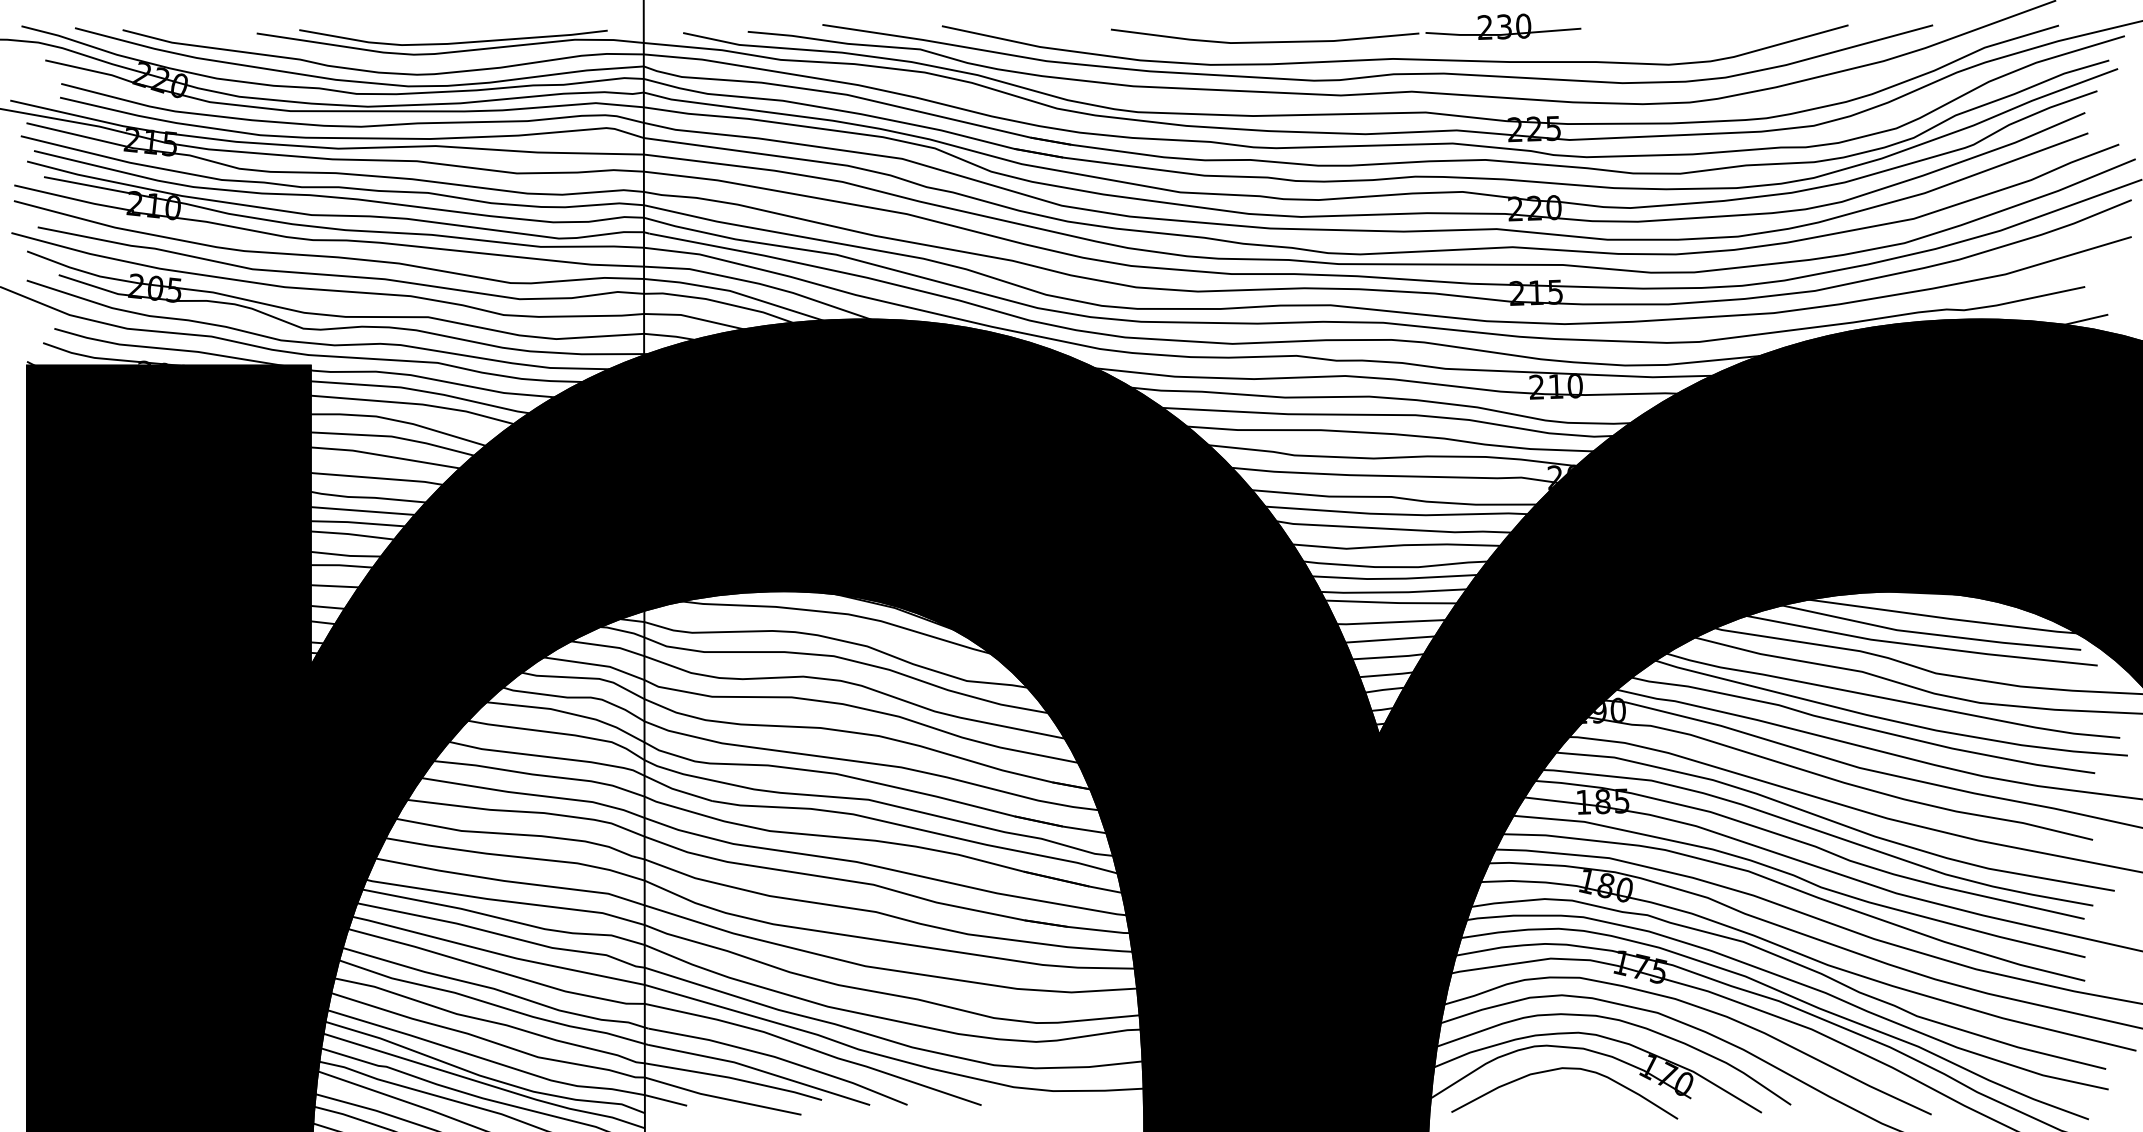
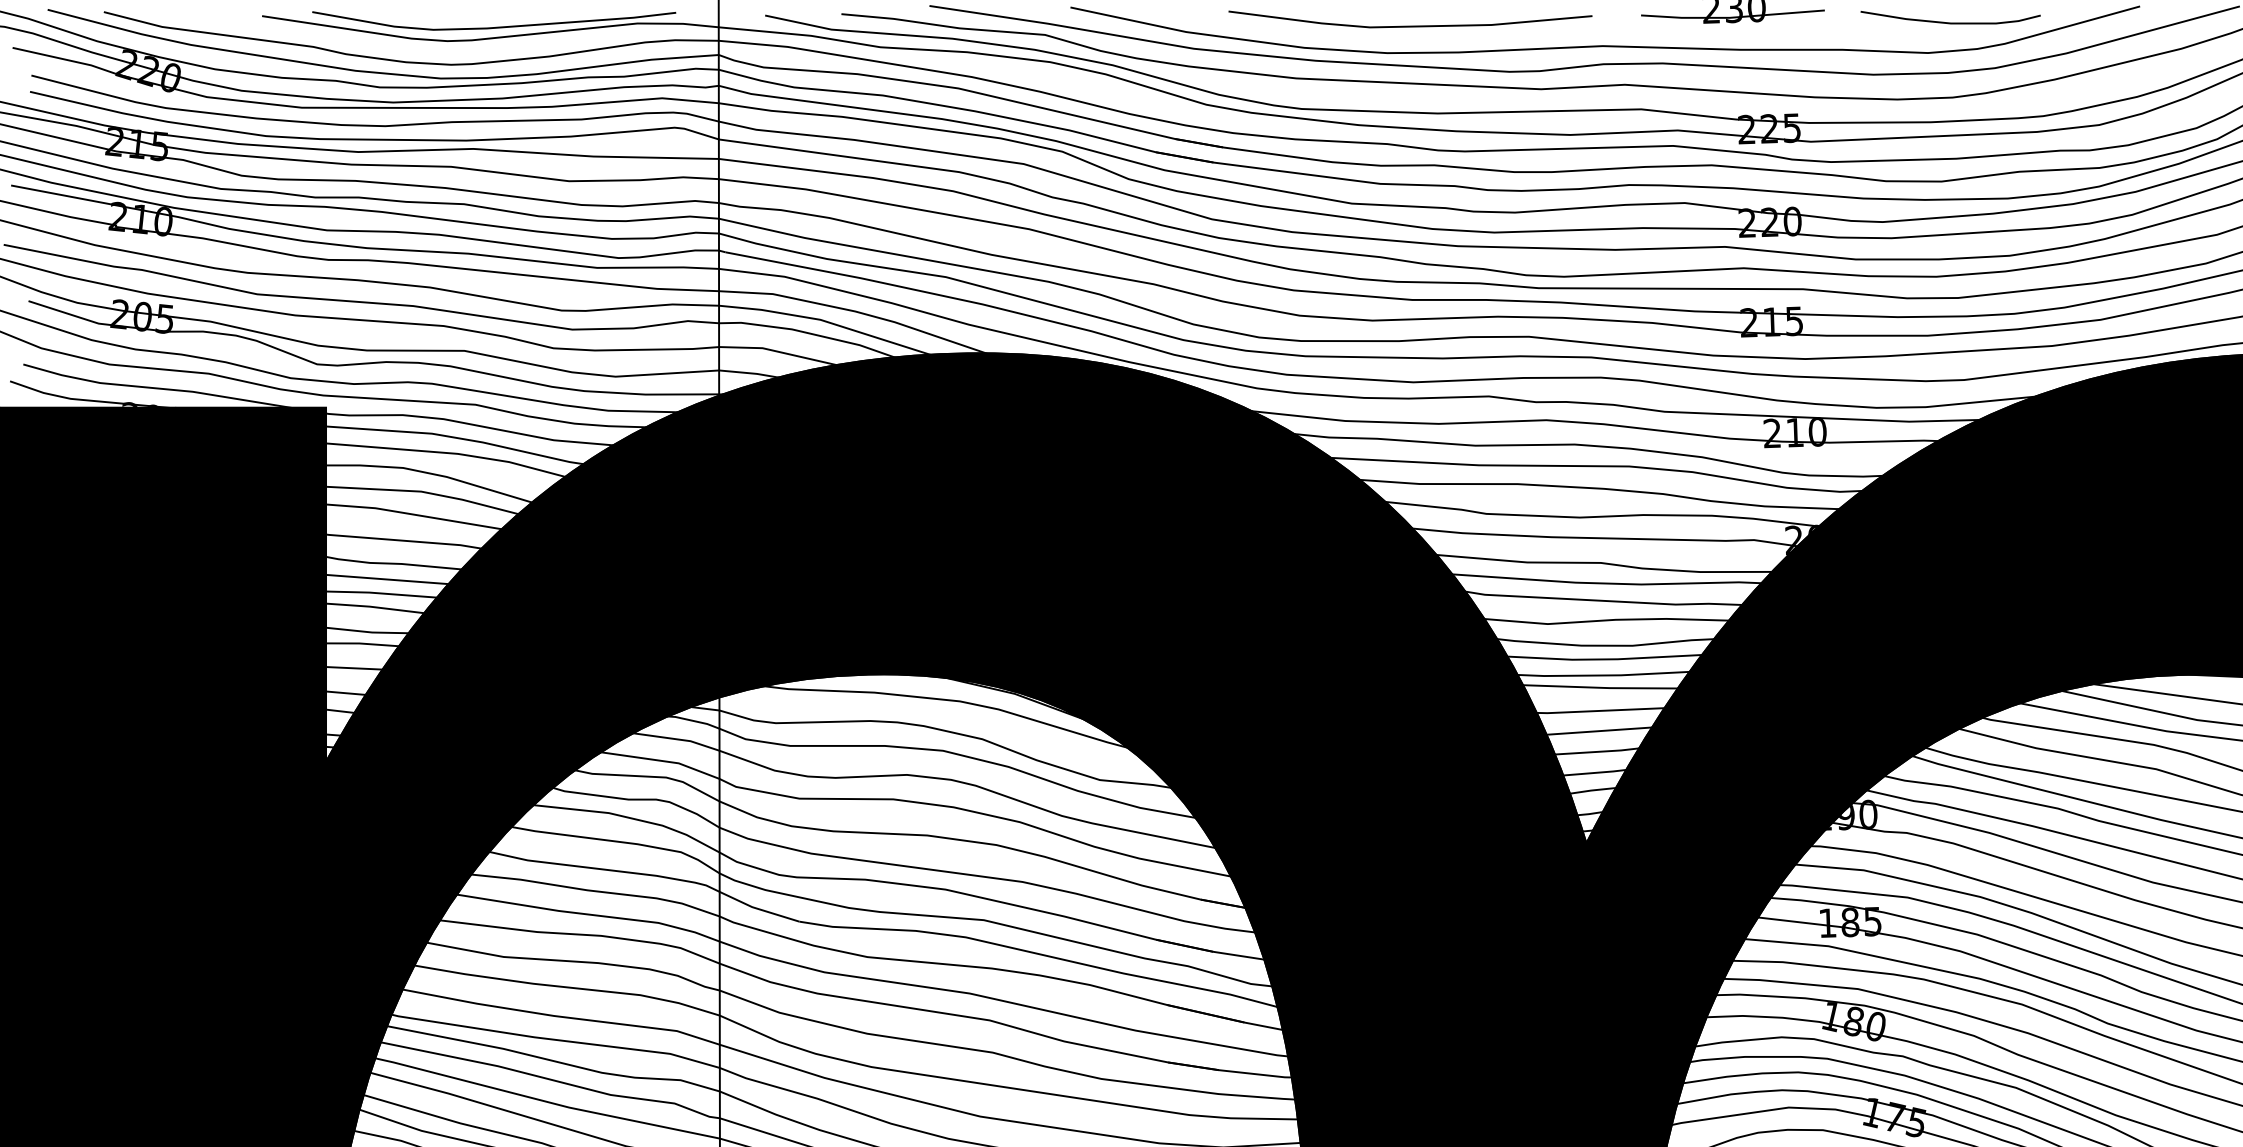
curve: (1687, 38) -> (1950, 22), added
line: (1265, 41) -> (1410, 25), moved

